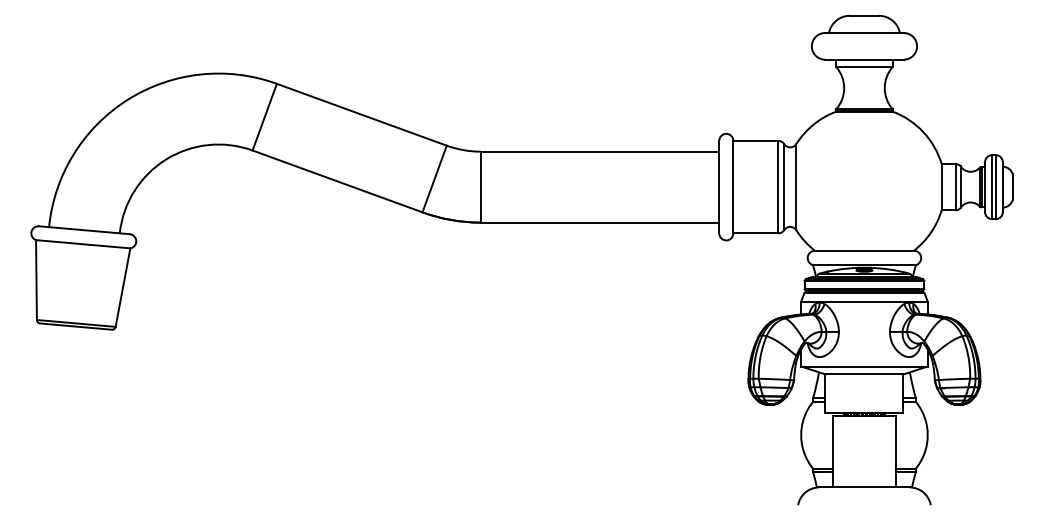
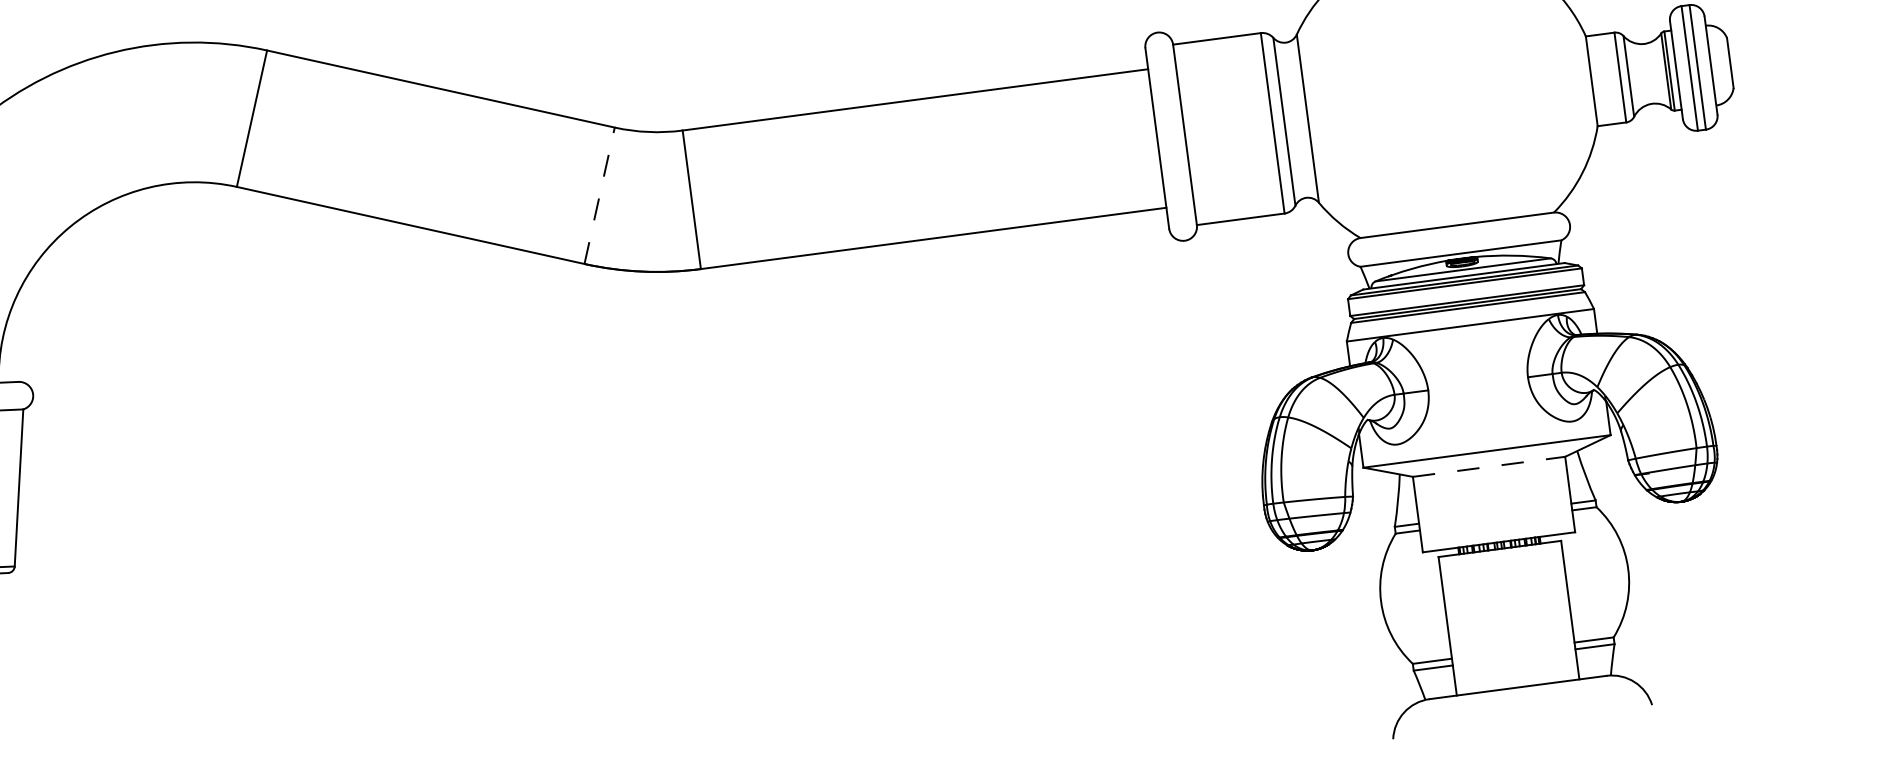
line: (434, 178) -> (599, 194), solid -> dashed
line: (864, 374) -> (1489, 466), solid -> dashed

